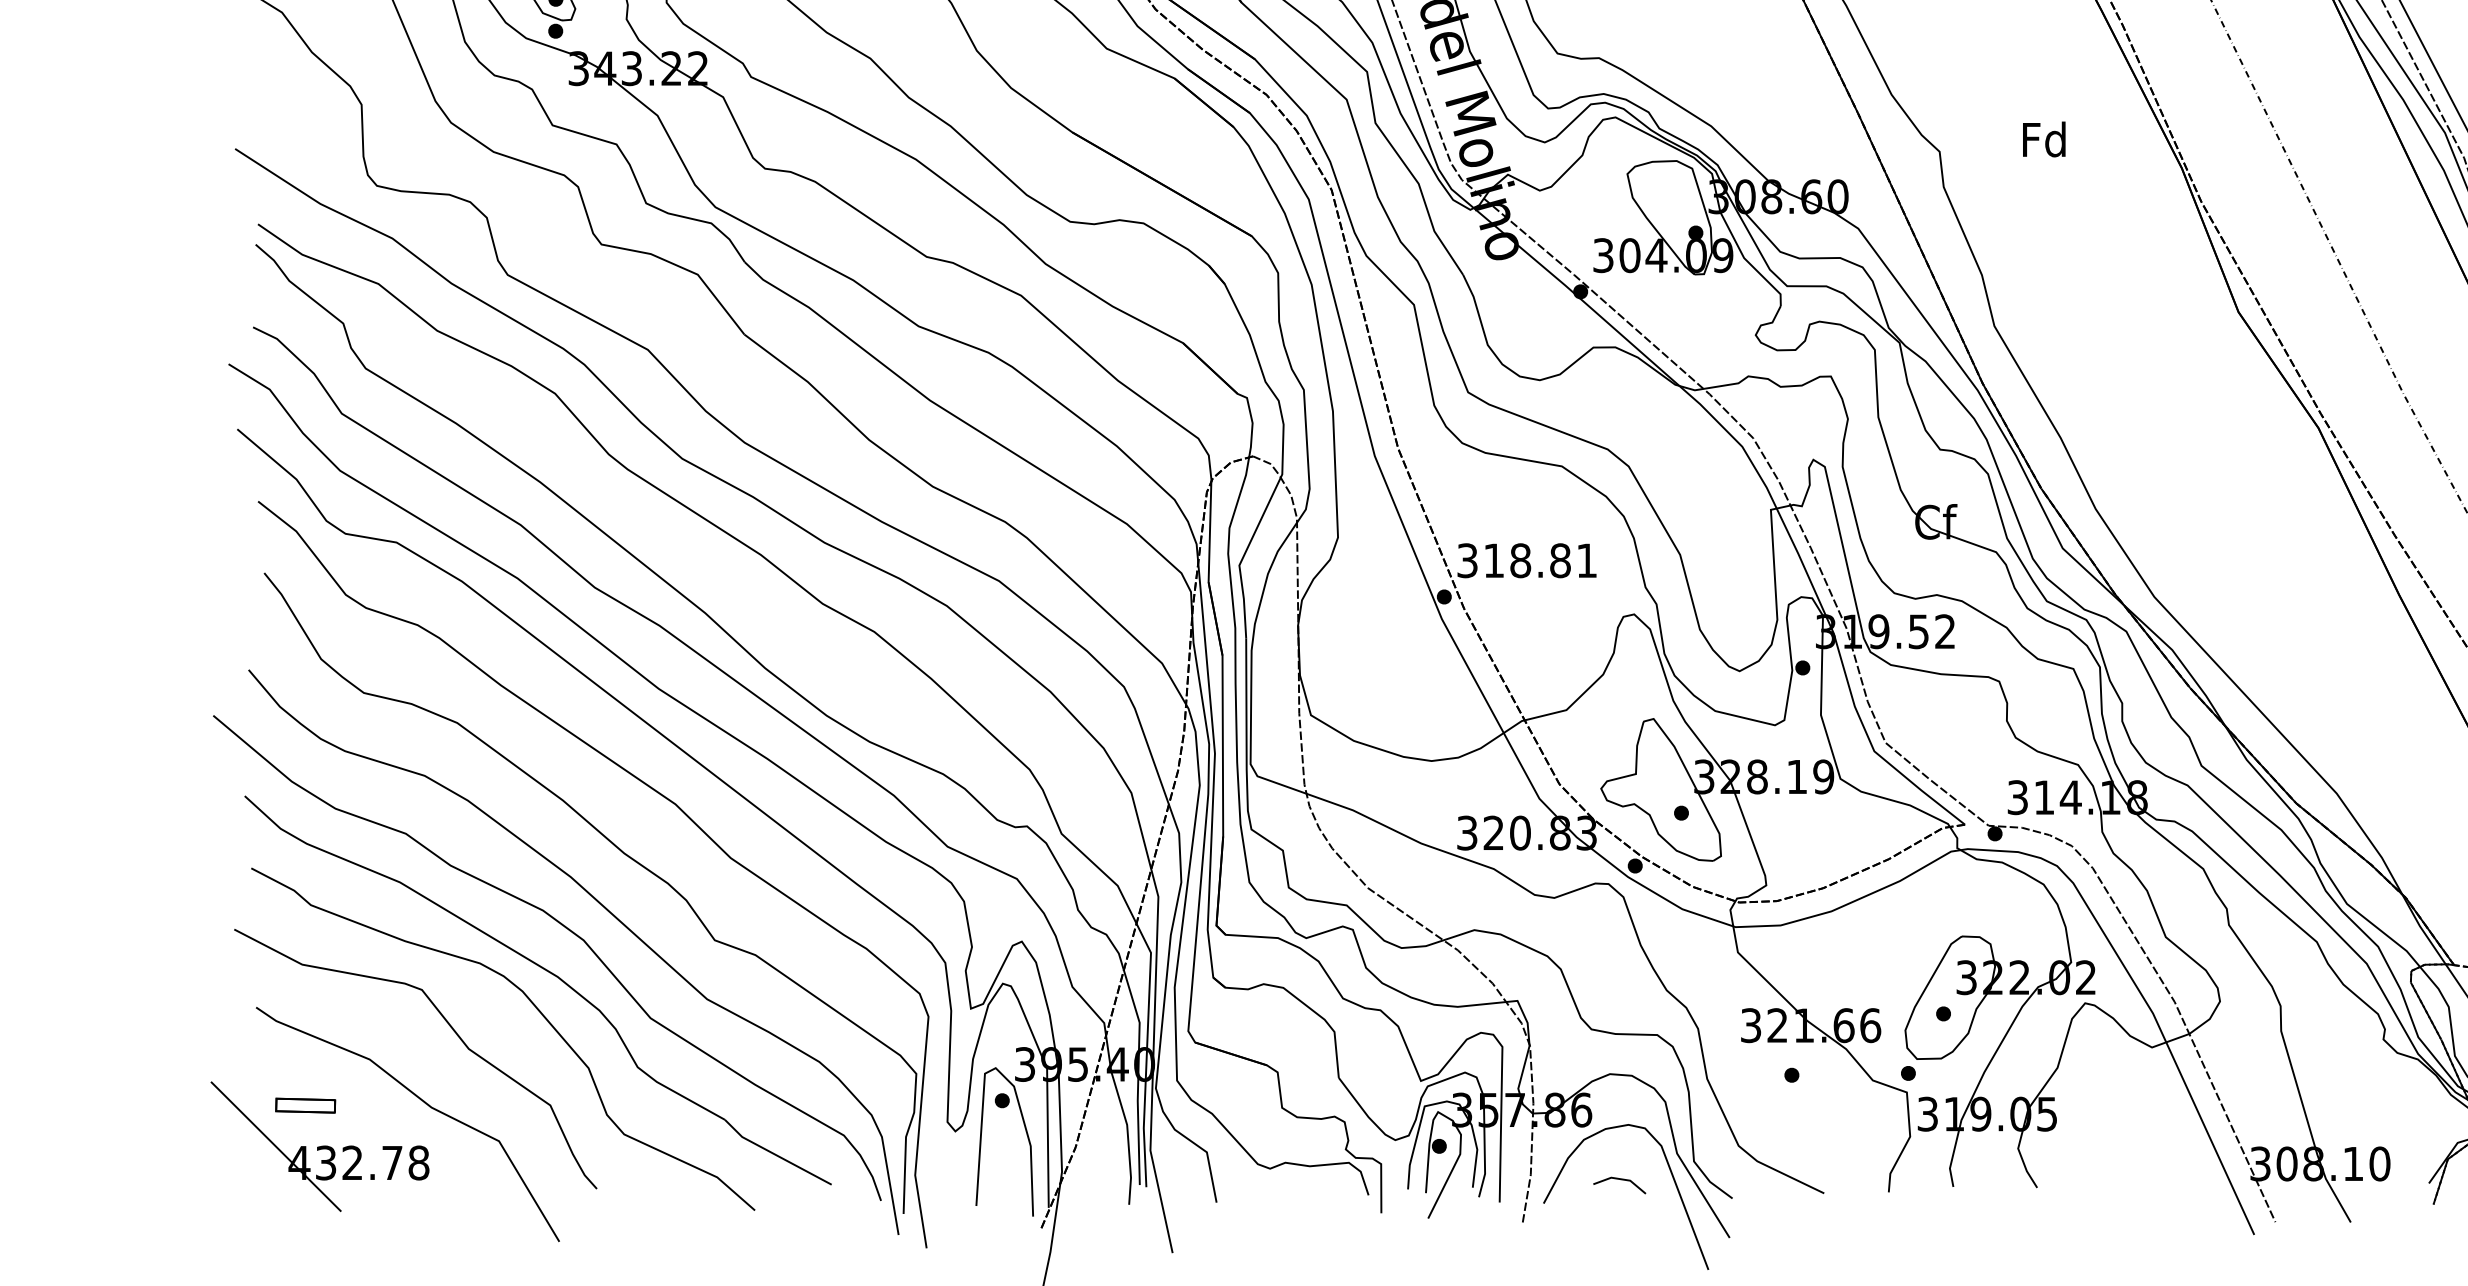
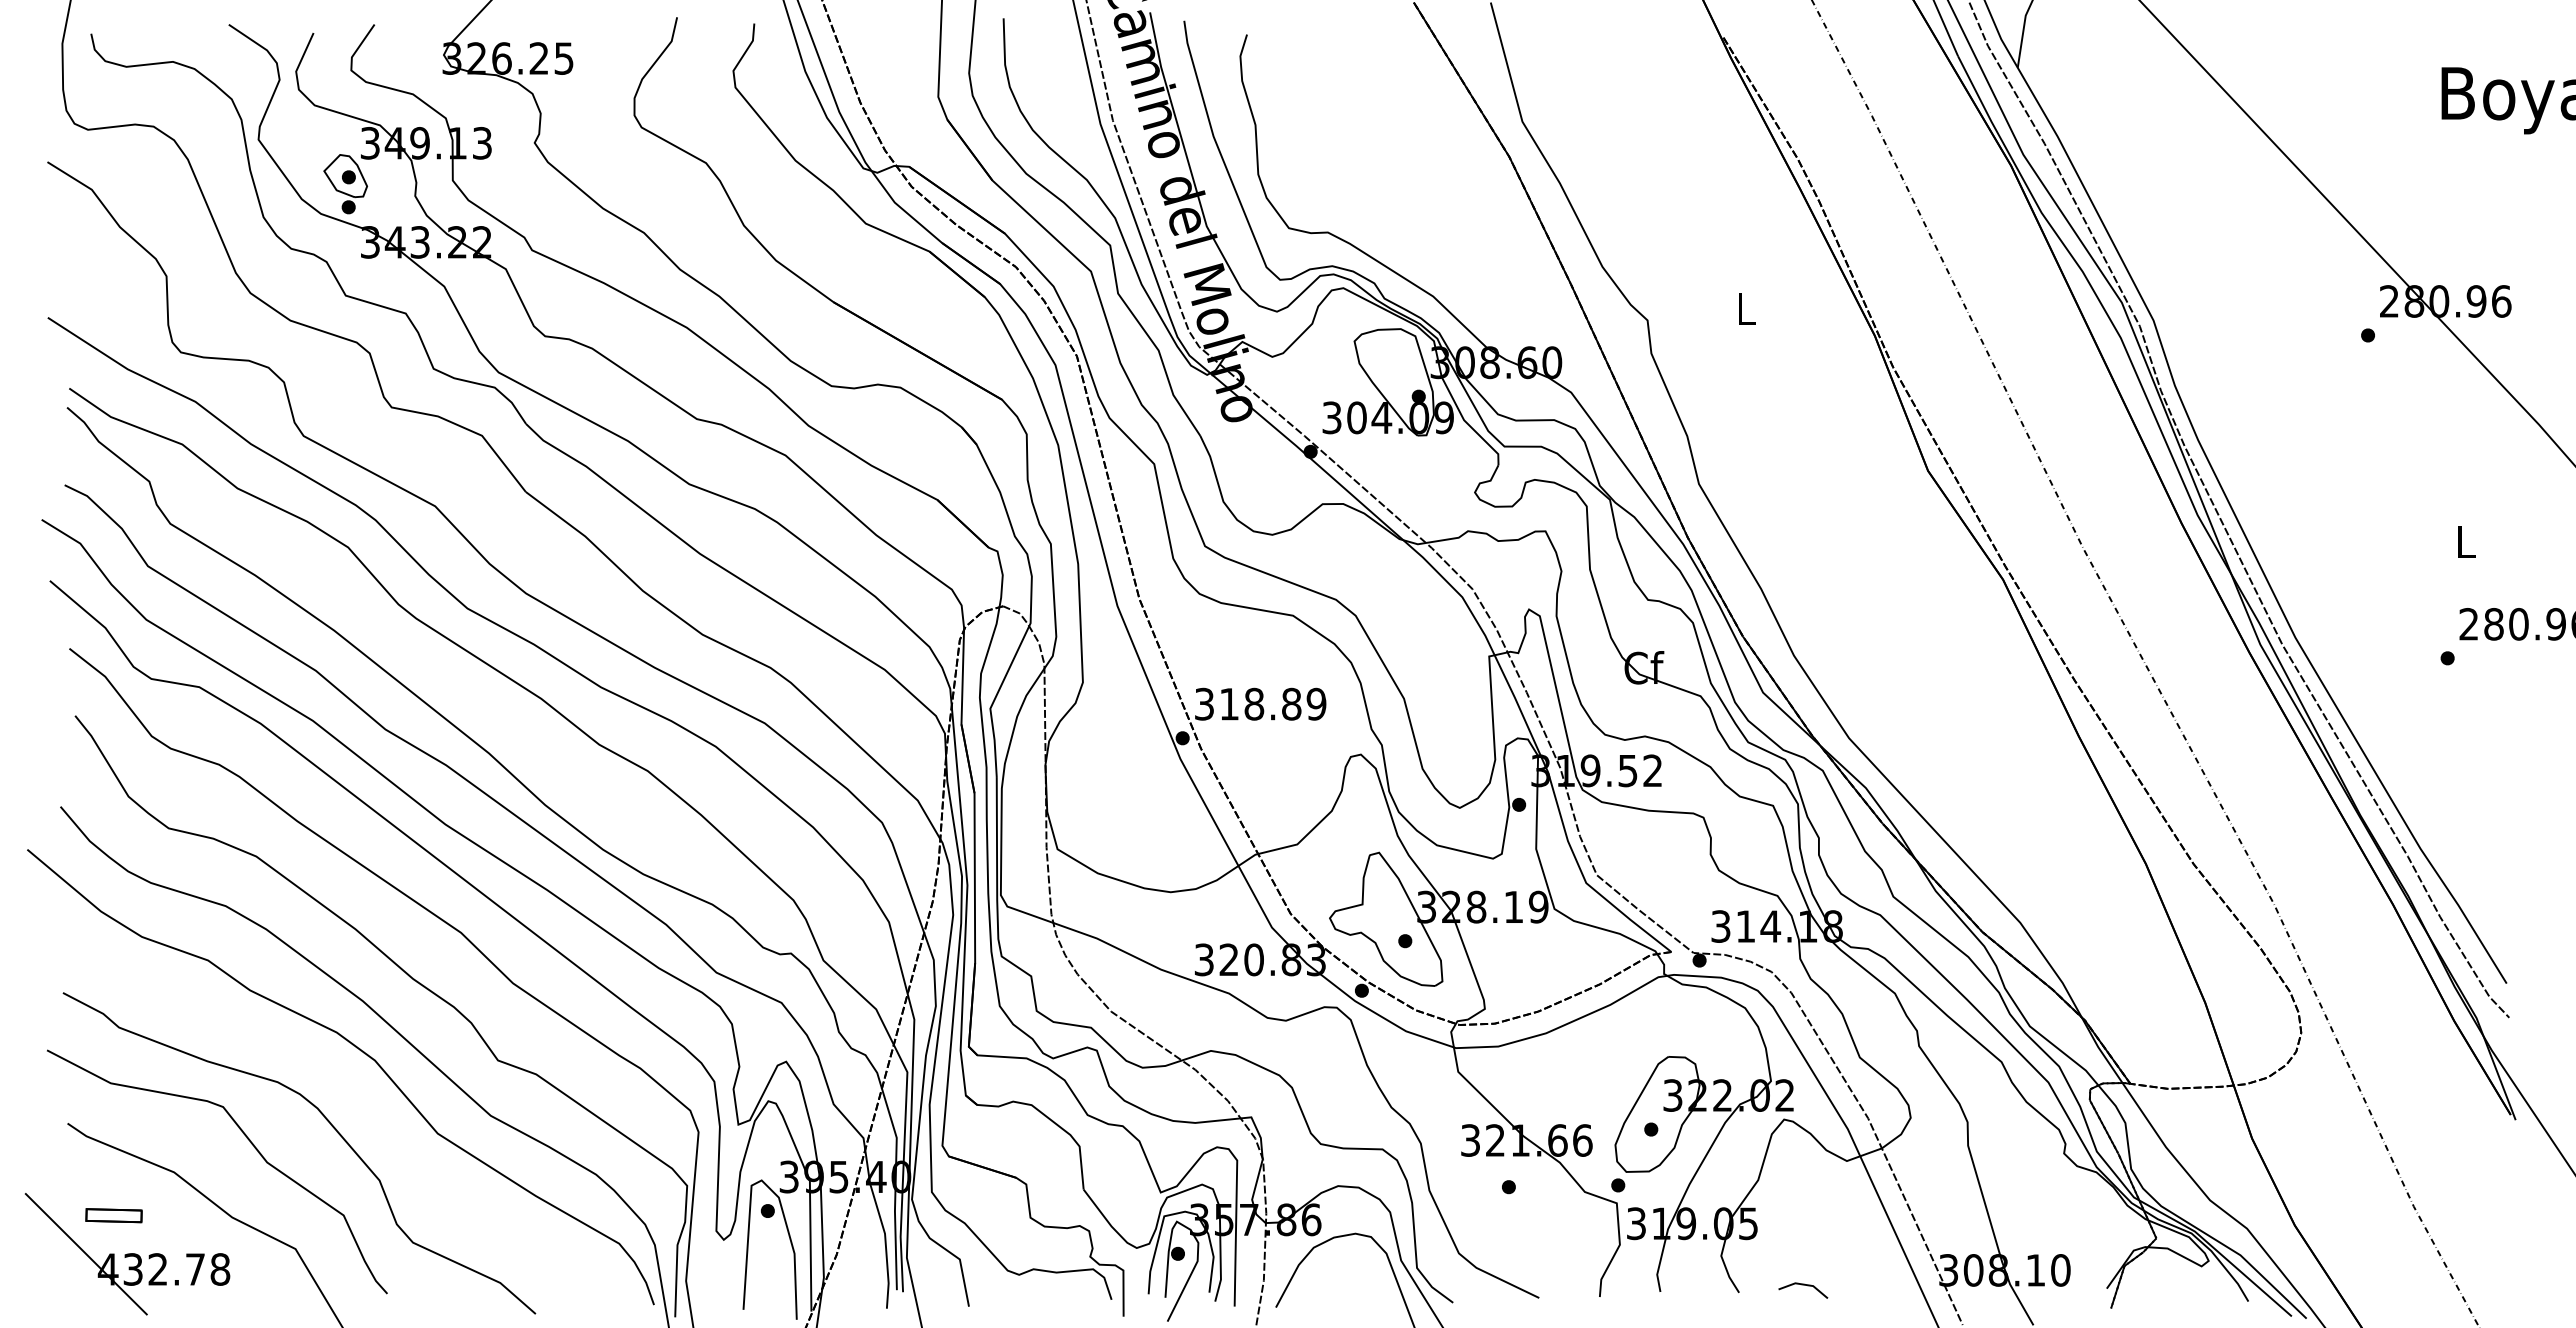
text: (2043, 139) -> (1745, 308), Fd -> L
text: (1586, 559) -> (1316, 703), 318.81 -> 318.89
part: (549, 973) -> (342, 1091), removed
line: (1619, 1180) -> (1803, 1285), moved

